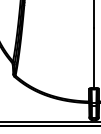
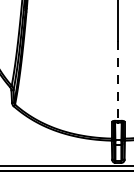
line: (94, 58) -> (118, 81), solid -> dashed

